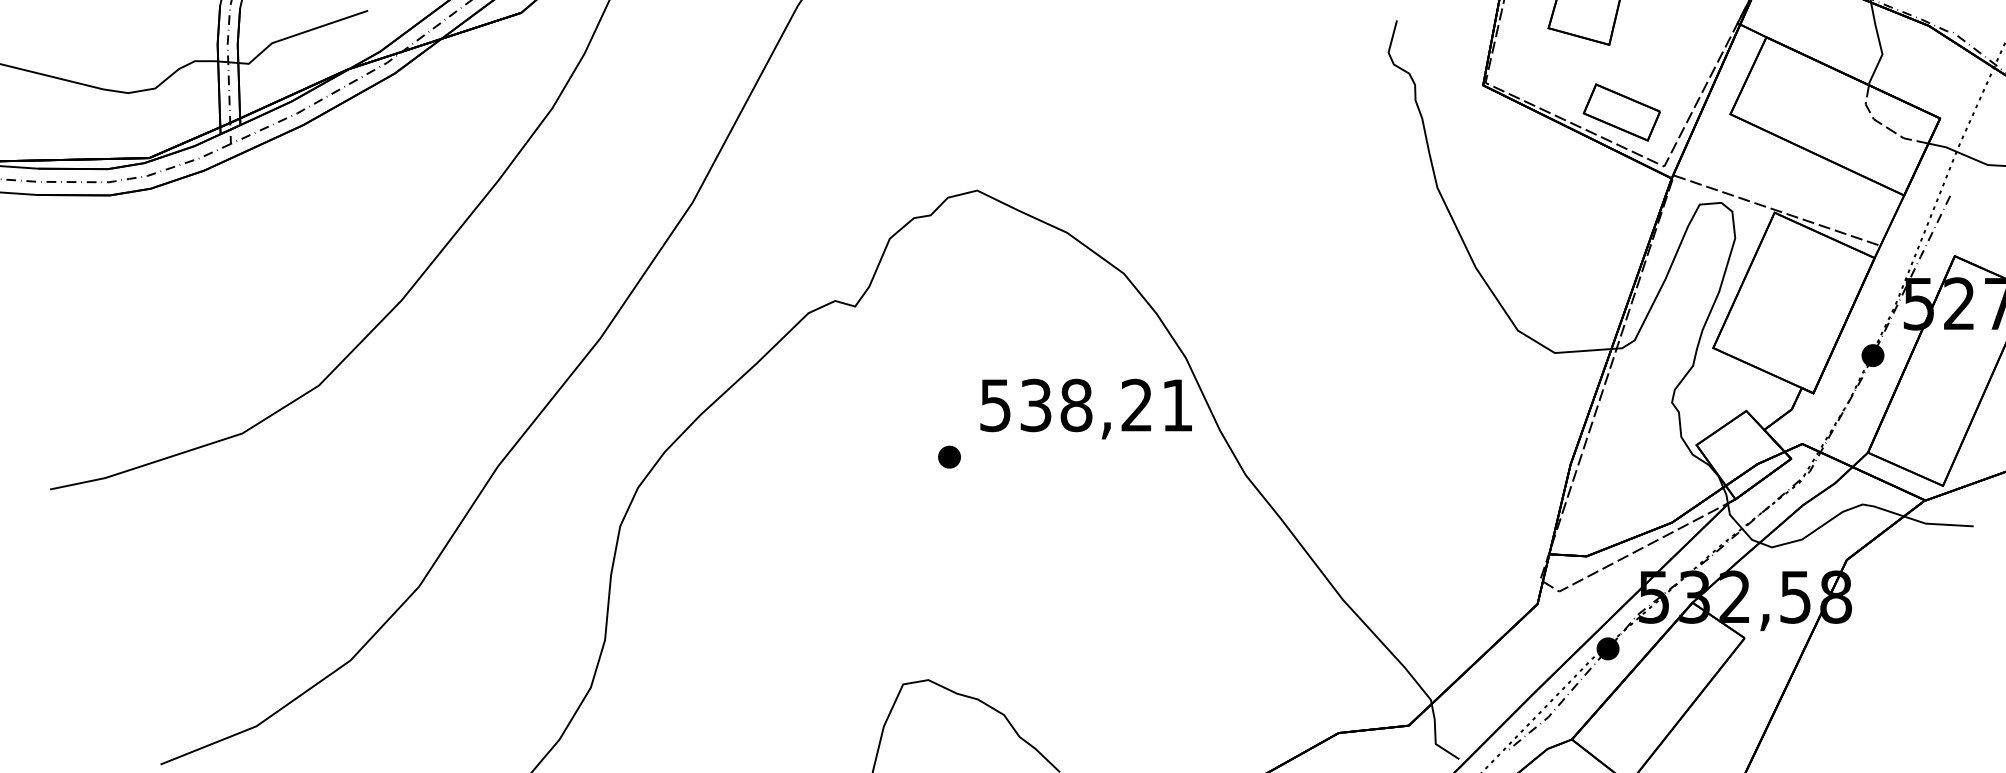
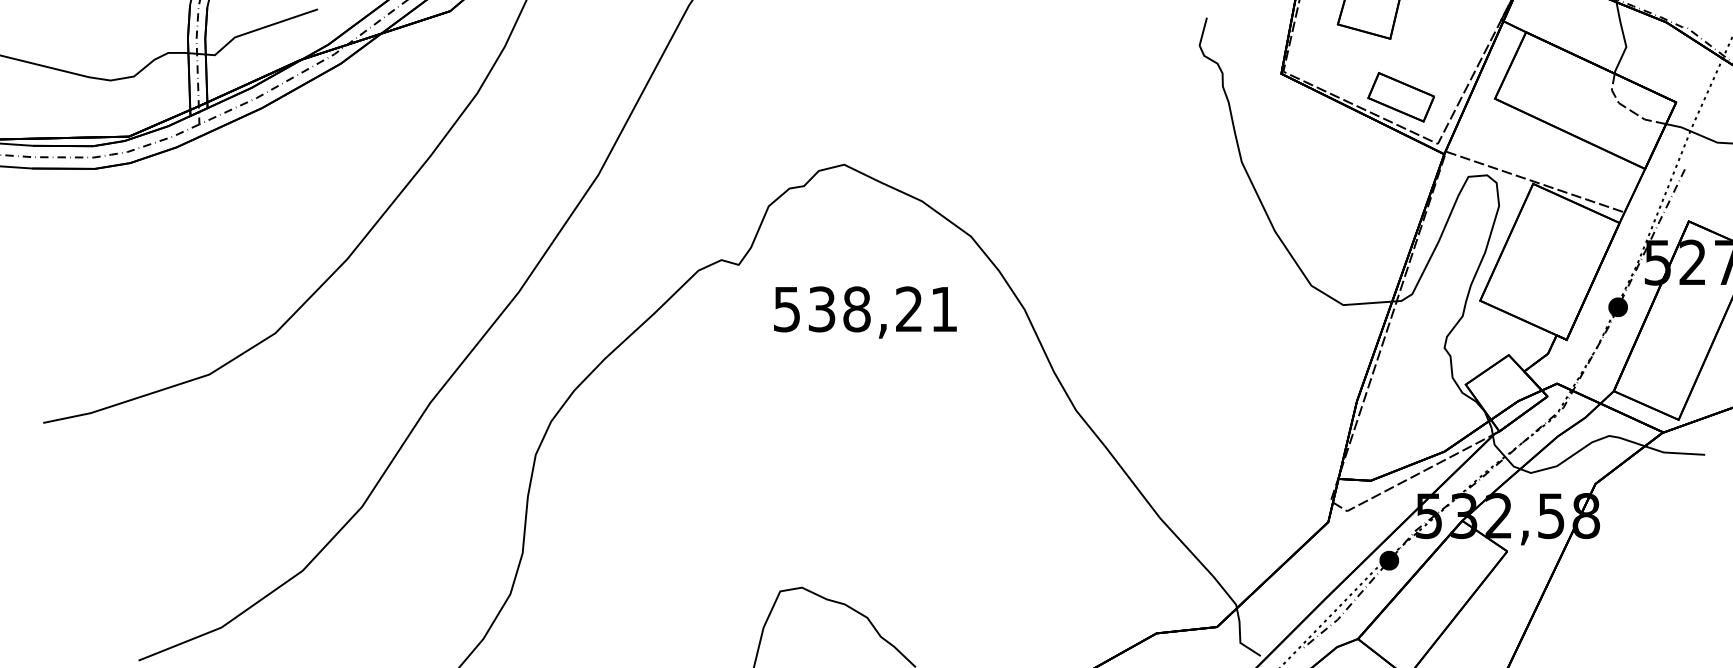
text: (1086, 409) -> (865, 312), moved
part: (949, 456) -> (820, 394), removed

